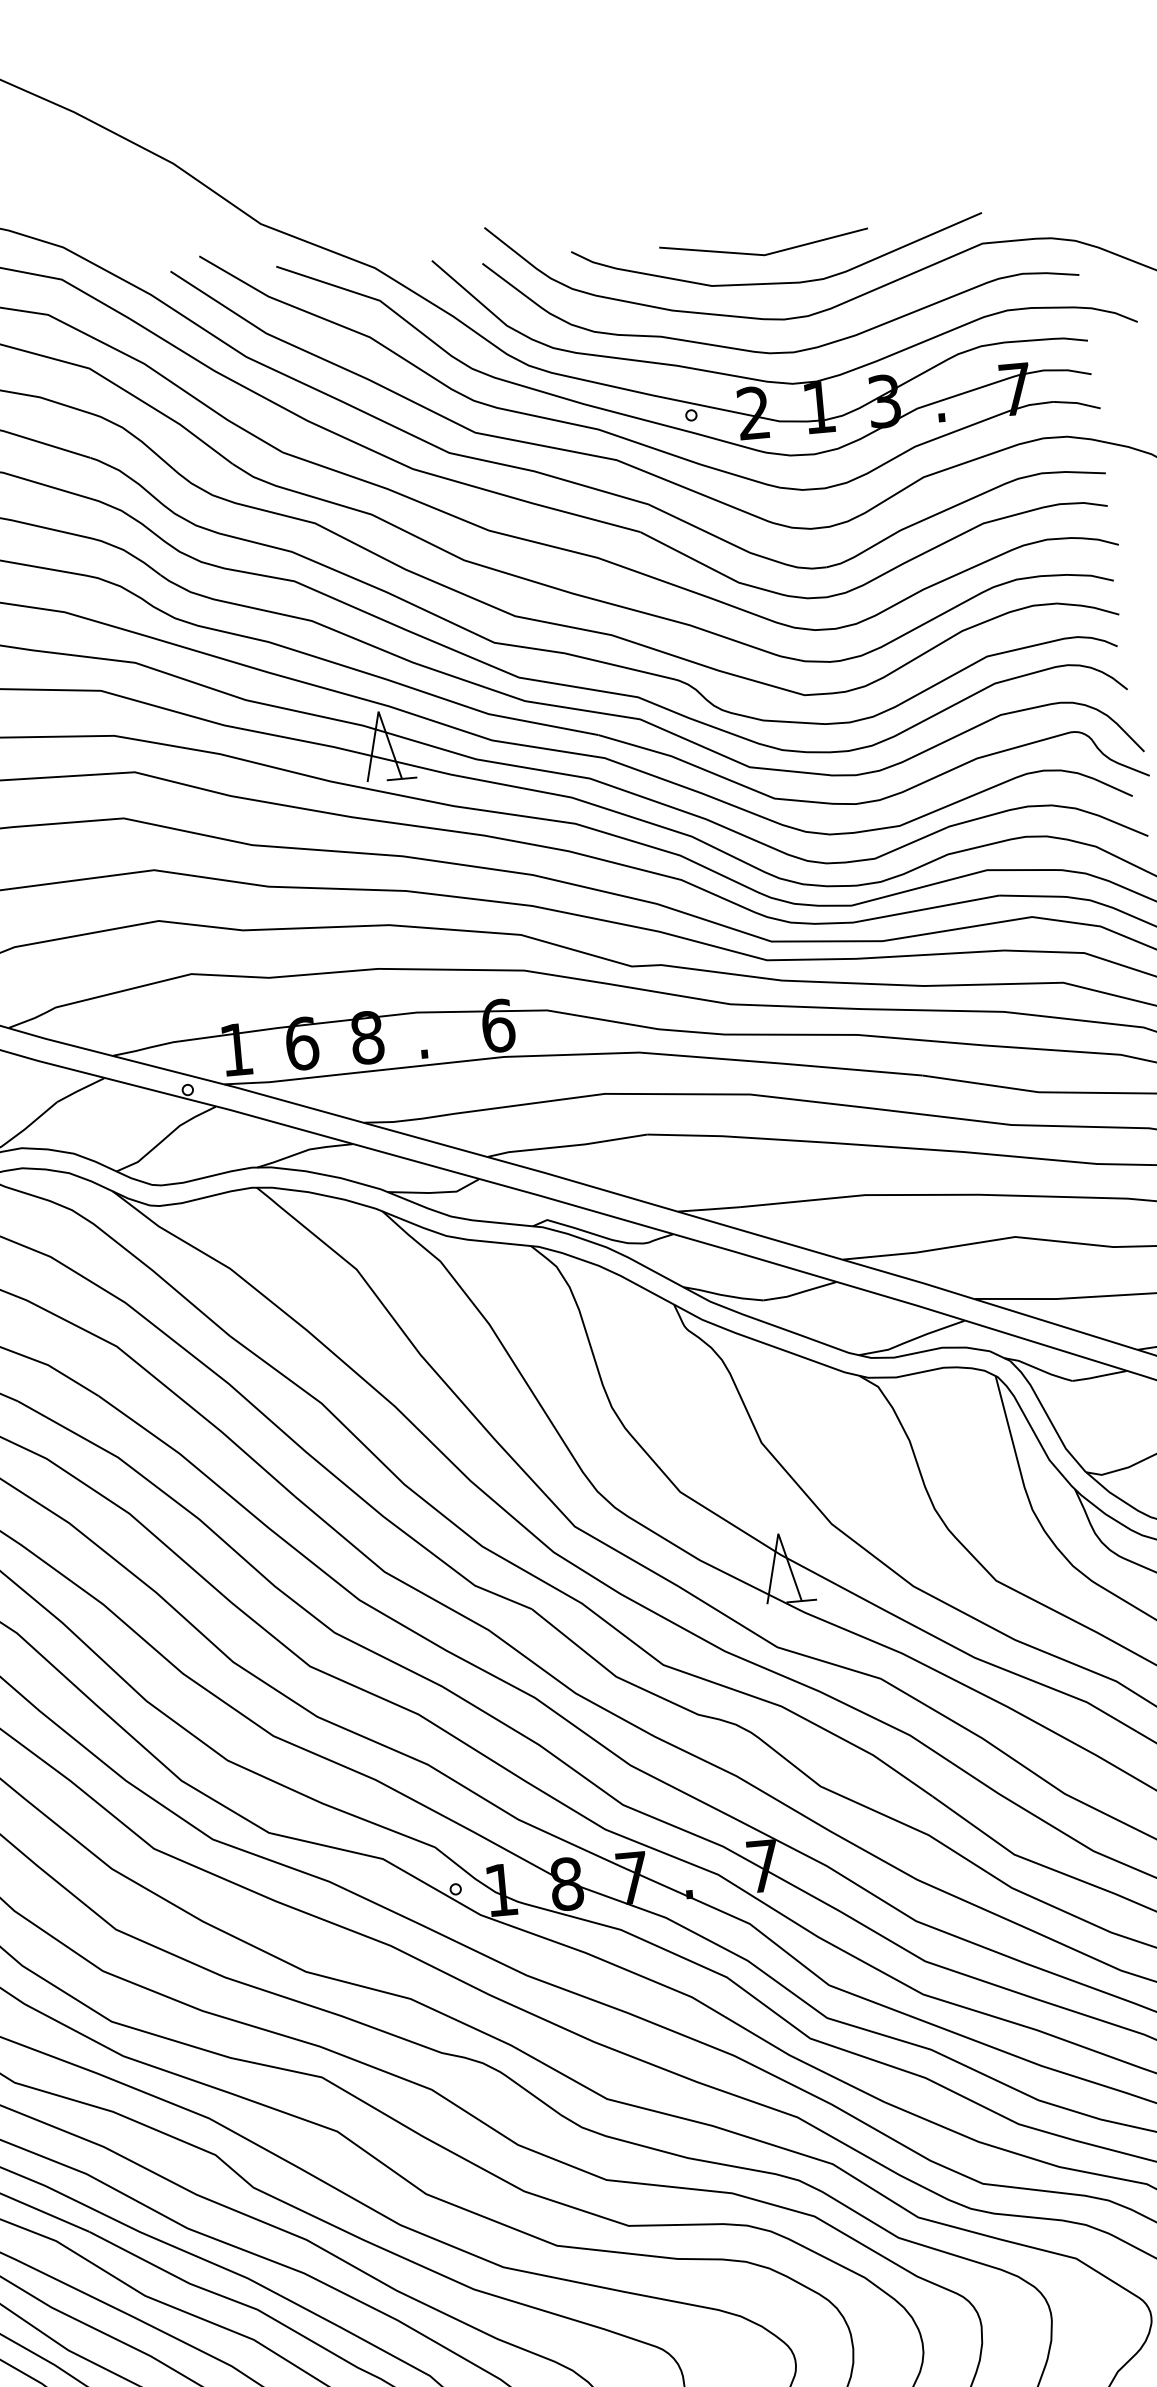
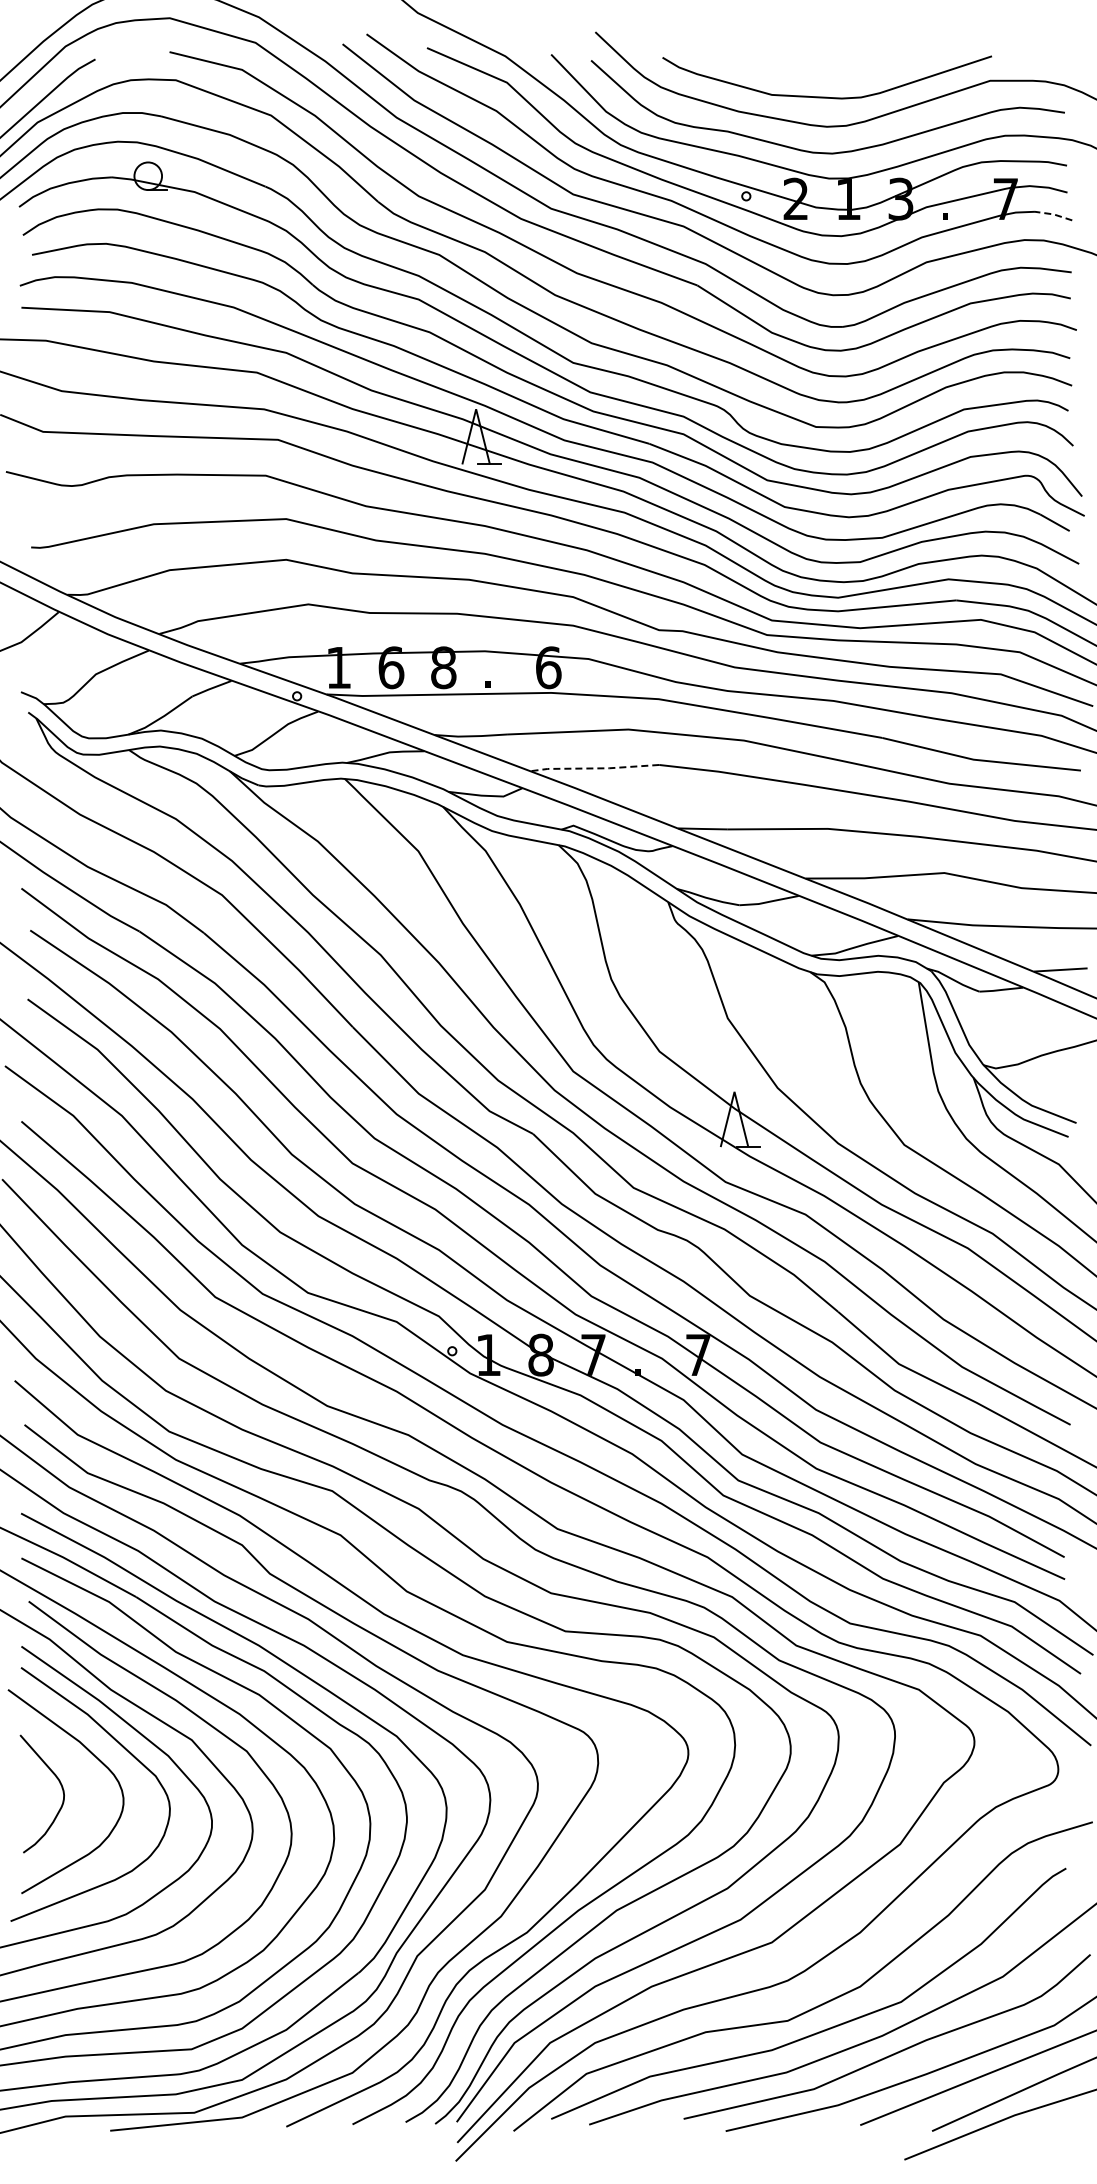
line: (768, 252) -> (819, 72), removed
line: (1076, 403) -> (1053, 214), solid -> dashed
line: (568, 1146) -> (595, 768), solid -> dashed

